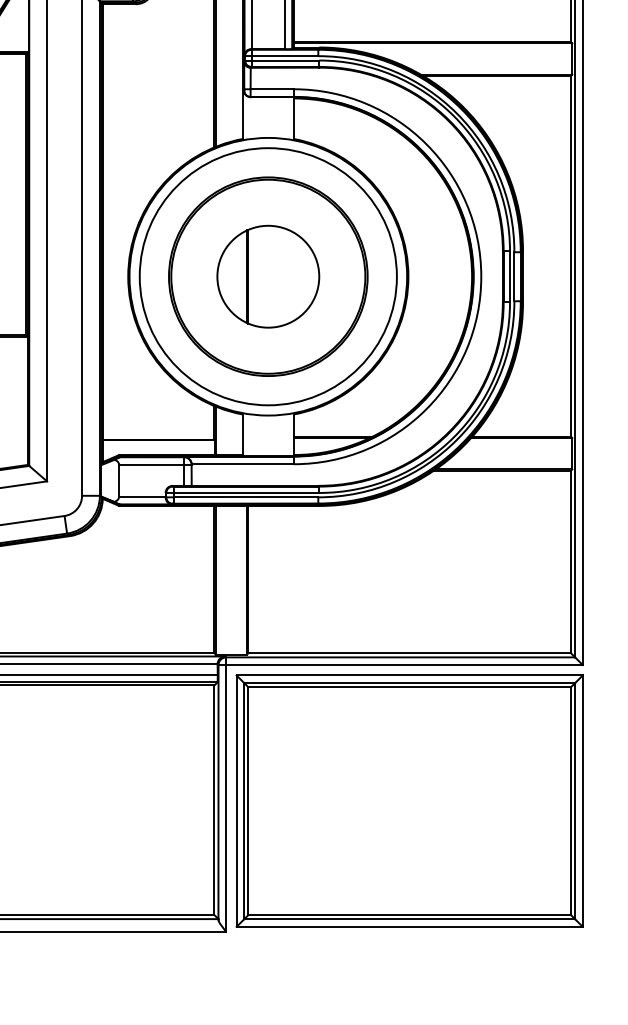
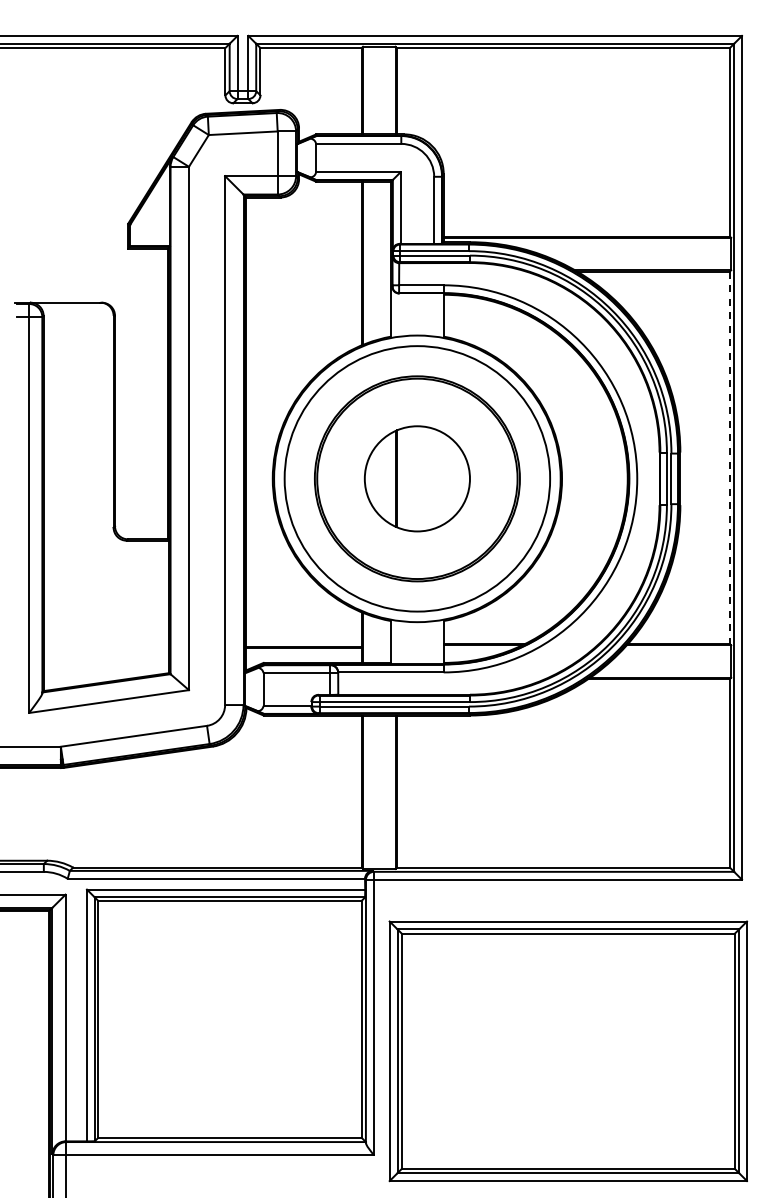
line: (570, 257) -> (729, 458), solid -> dashed
part: (409, 801) -> (568, 1051), moved

